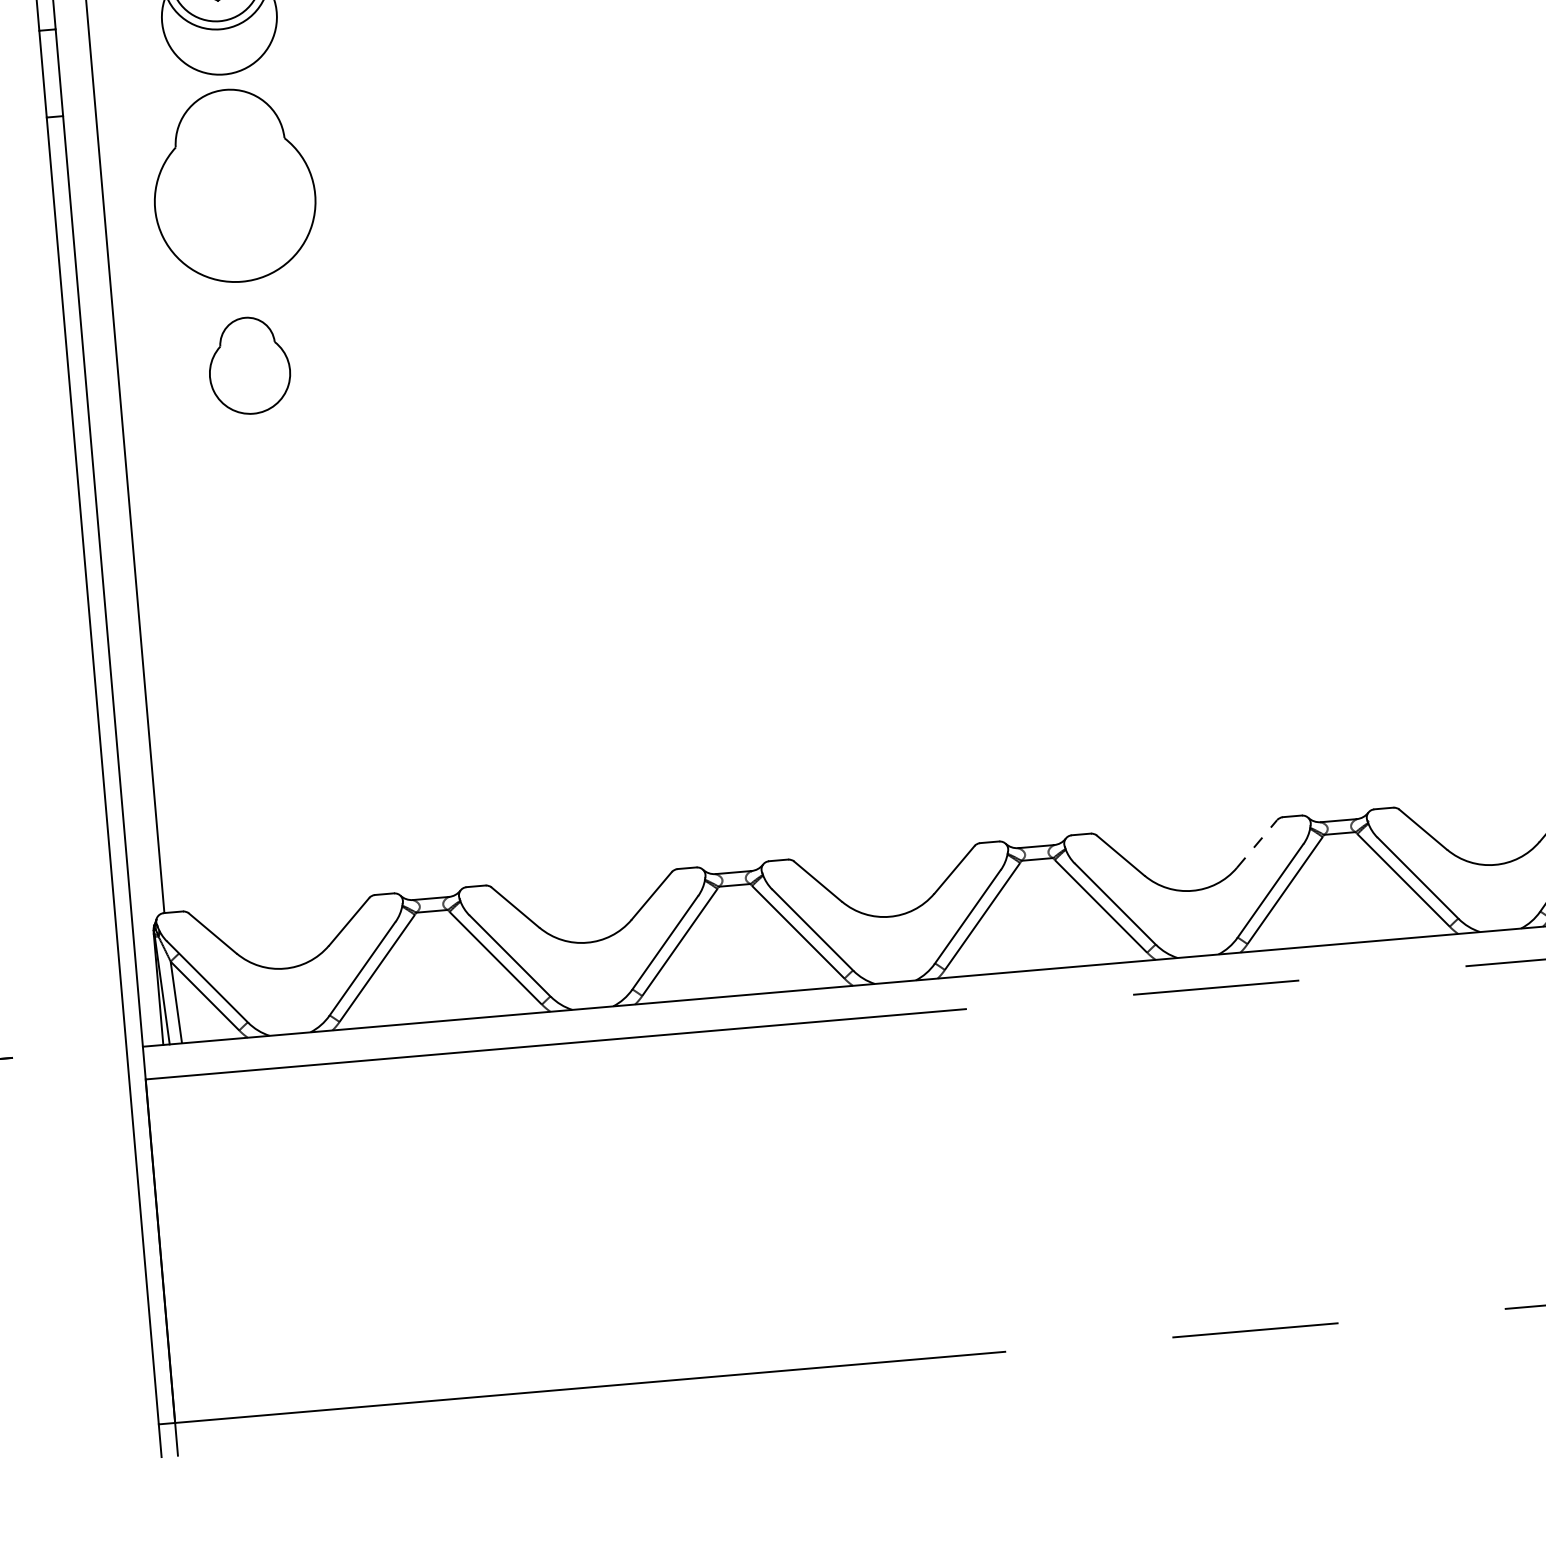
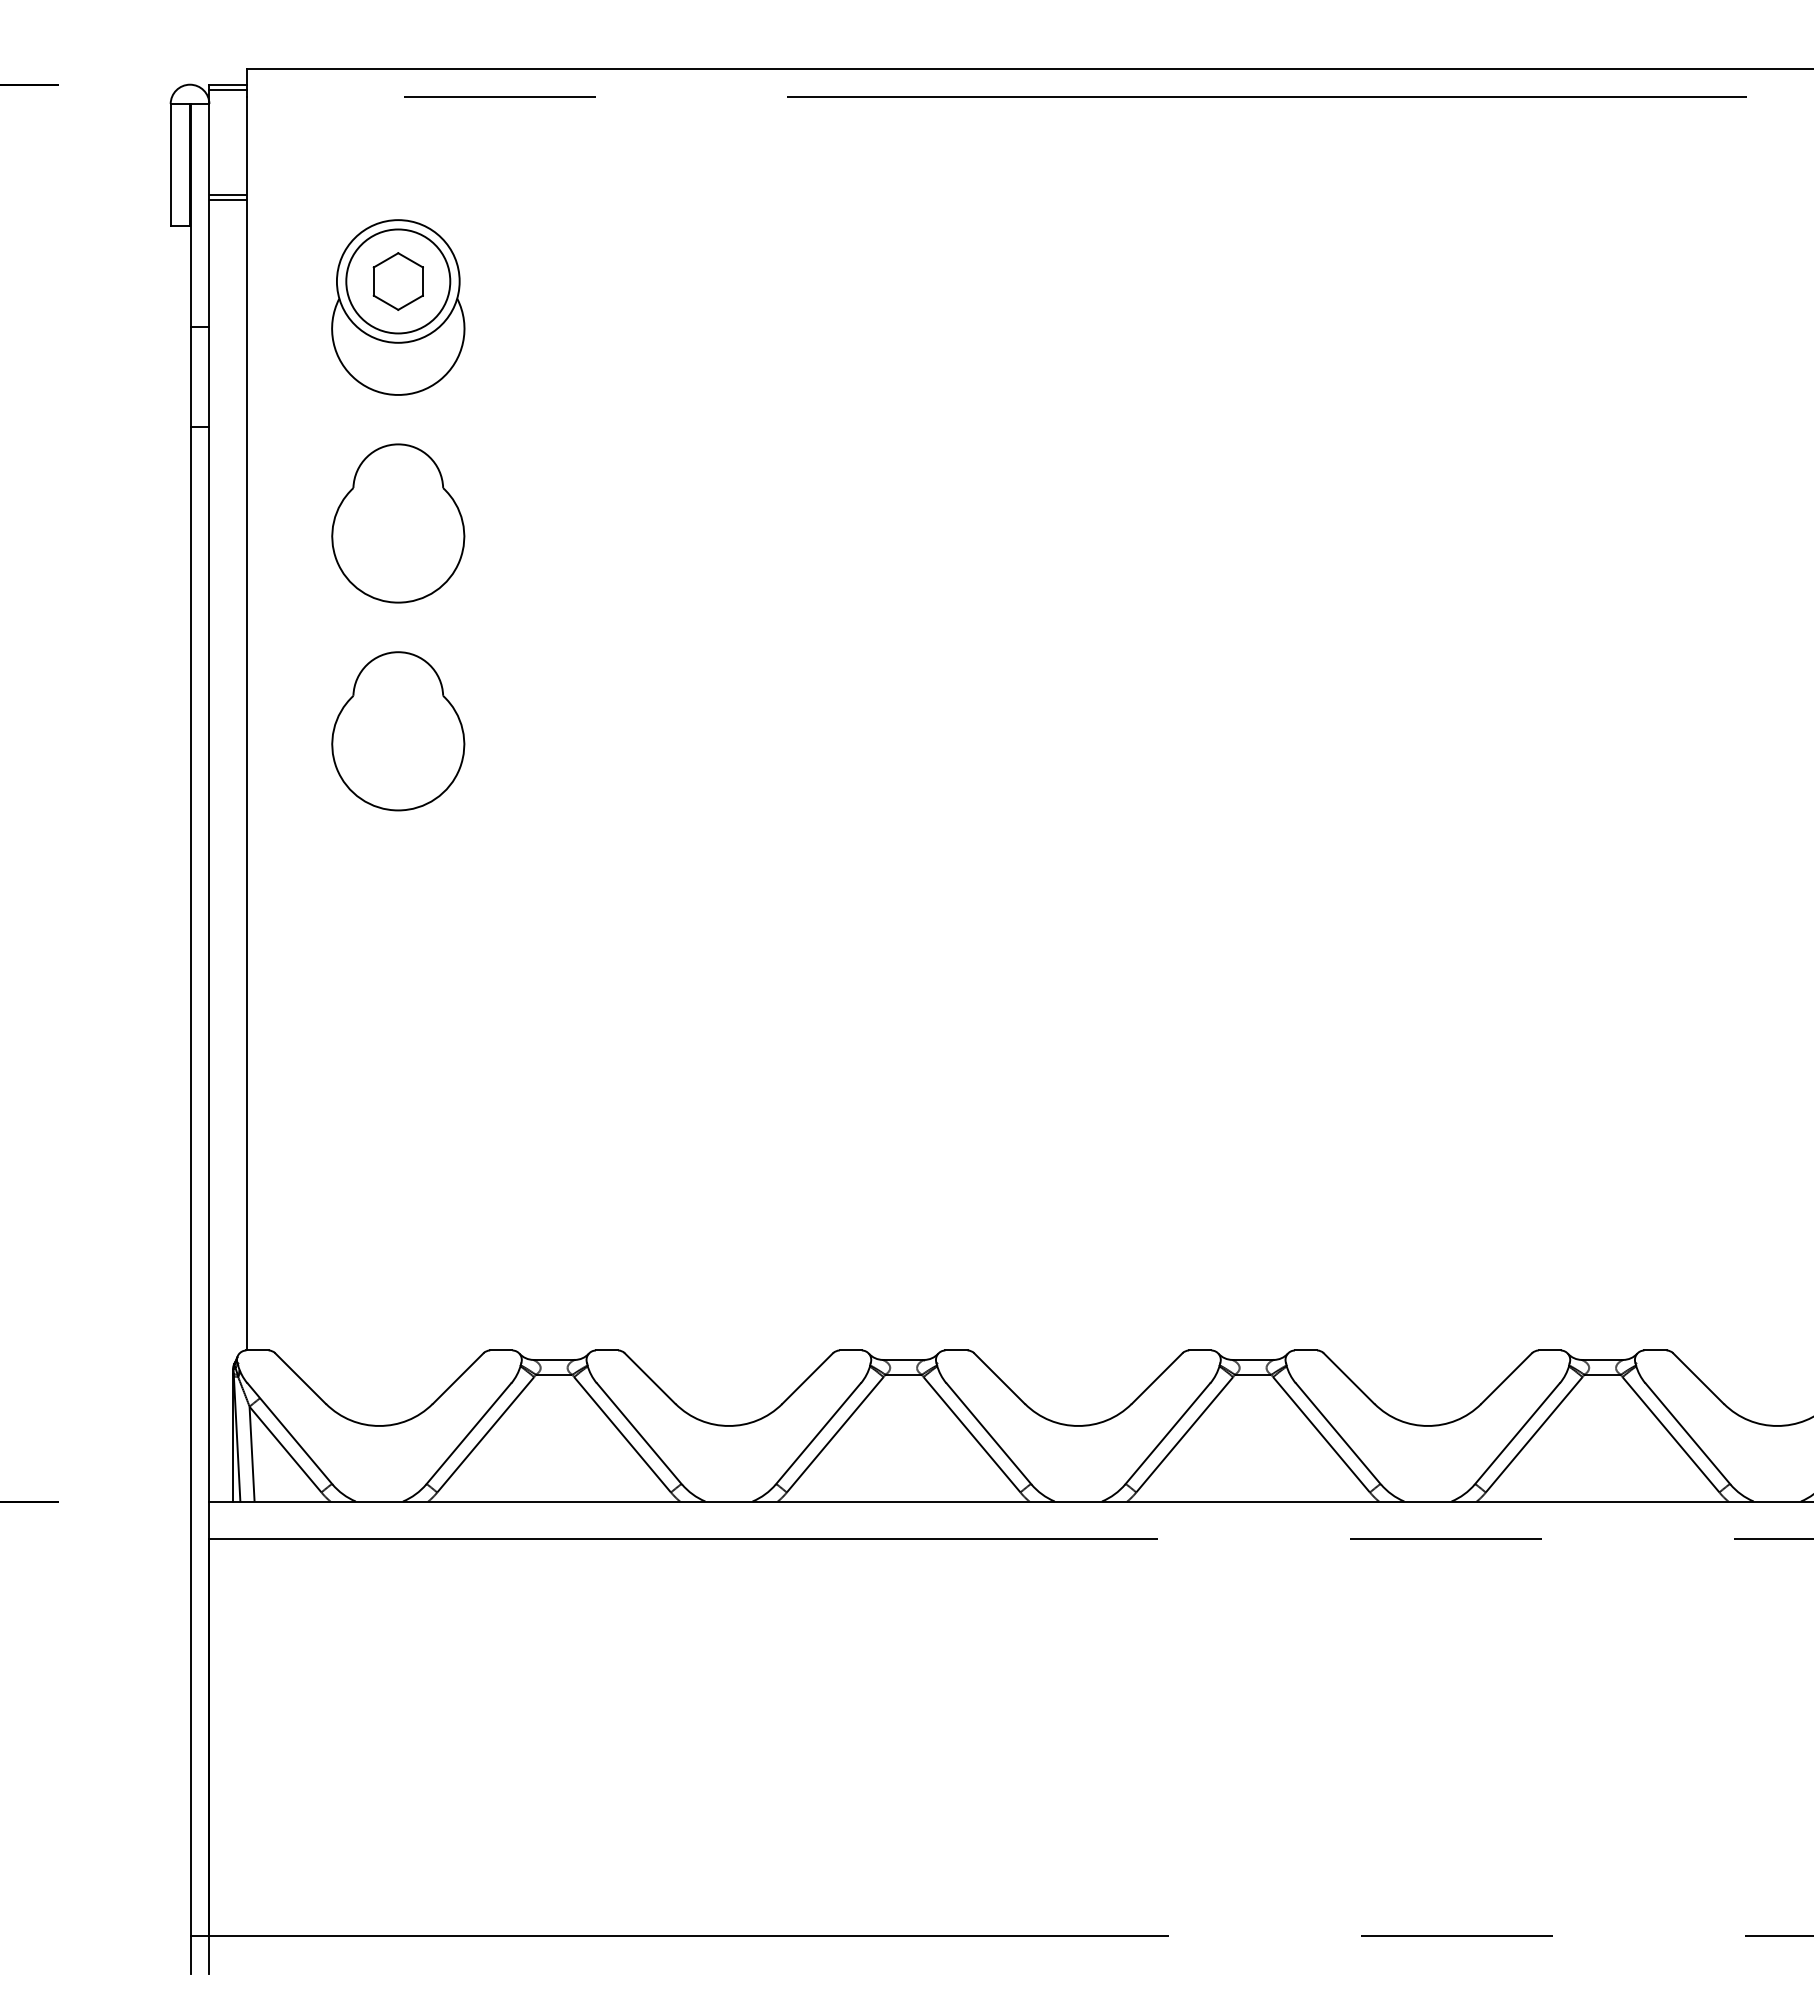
part: (234, 185) -> (398, 523), size x0.71
part: (249, 365) -> (398, 731), size x1.43
line: (1256, 843) -> (1506, 1378), dashed -> solid

